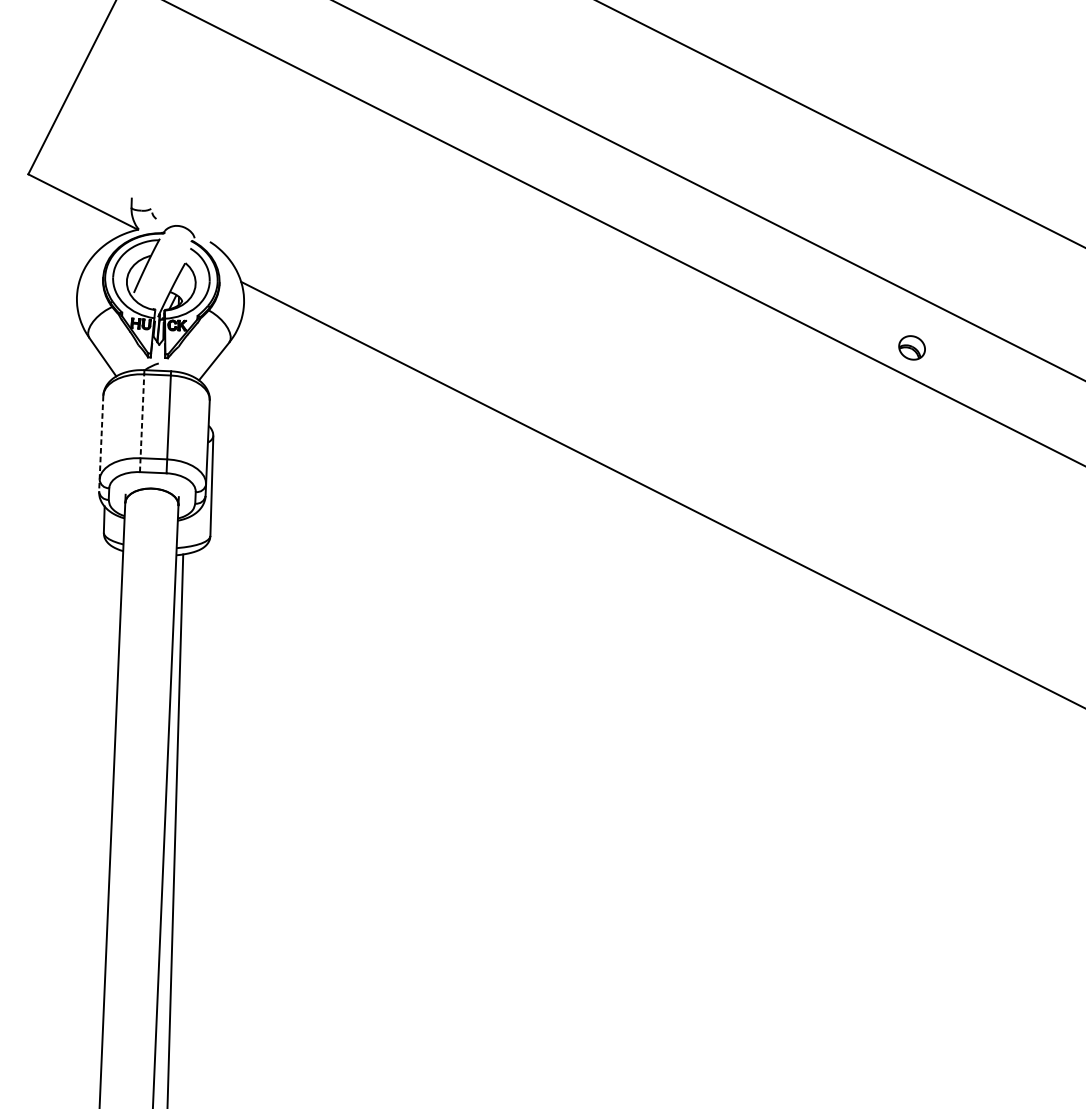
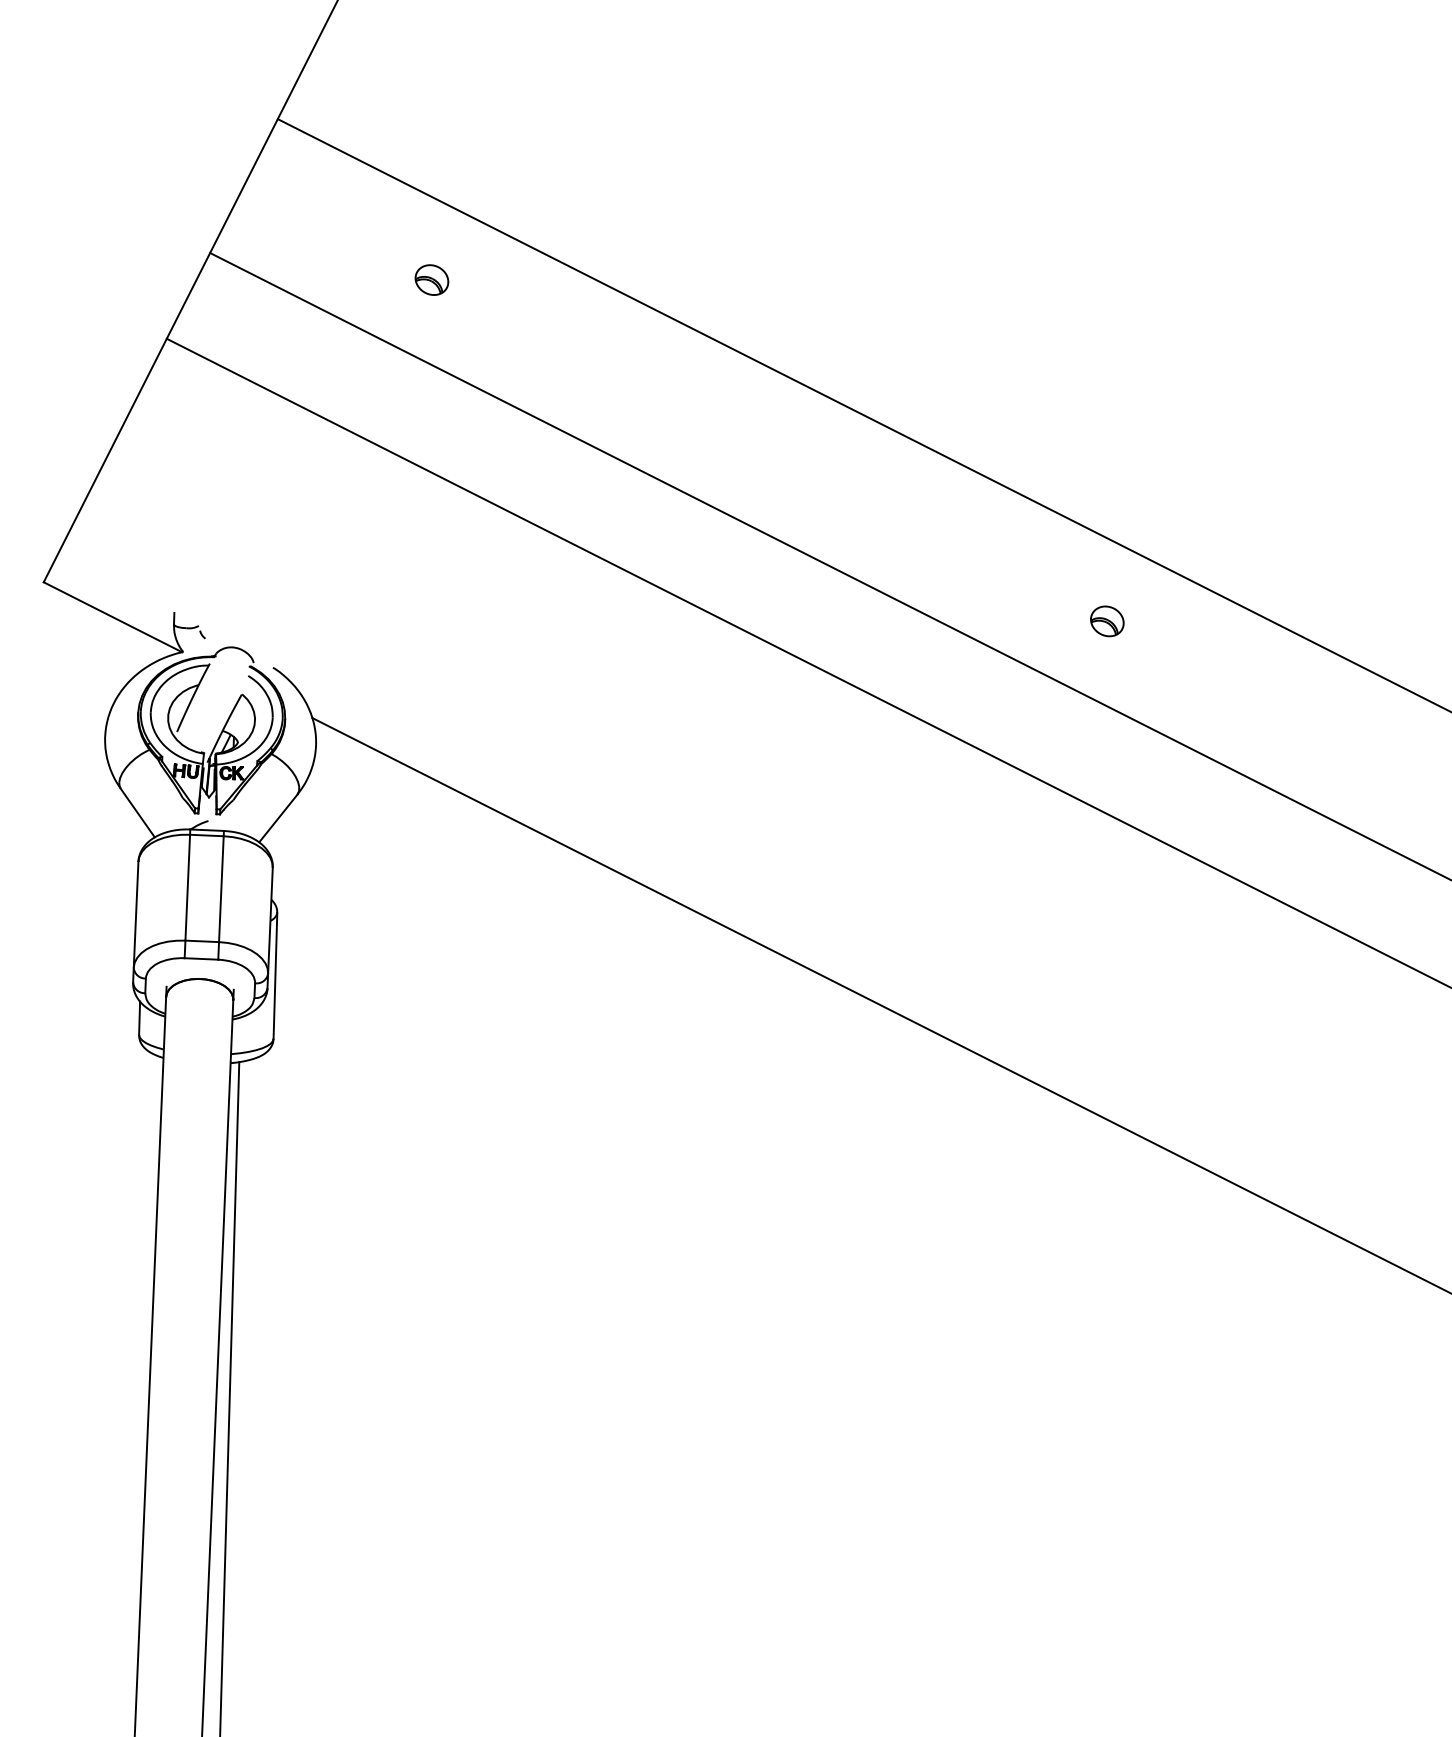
part: (912, 347) -> (1107, 621), moved
line: (142, 420) -> (187, 893), dashed -> solid
line: (101, 443) -> (135, 922), dashed -> solid

